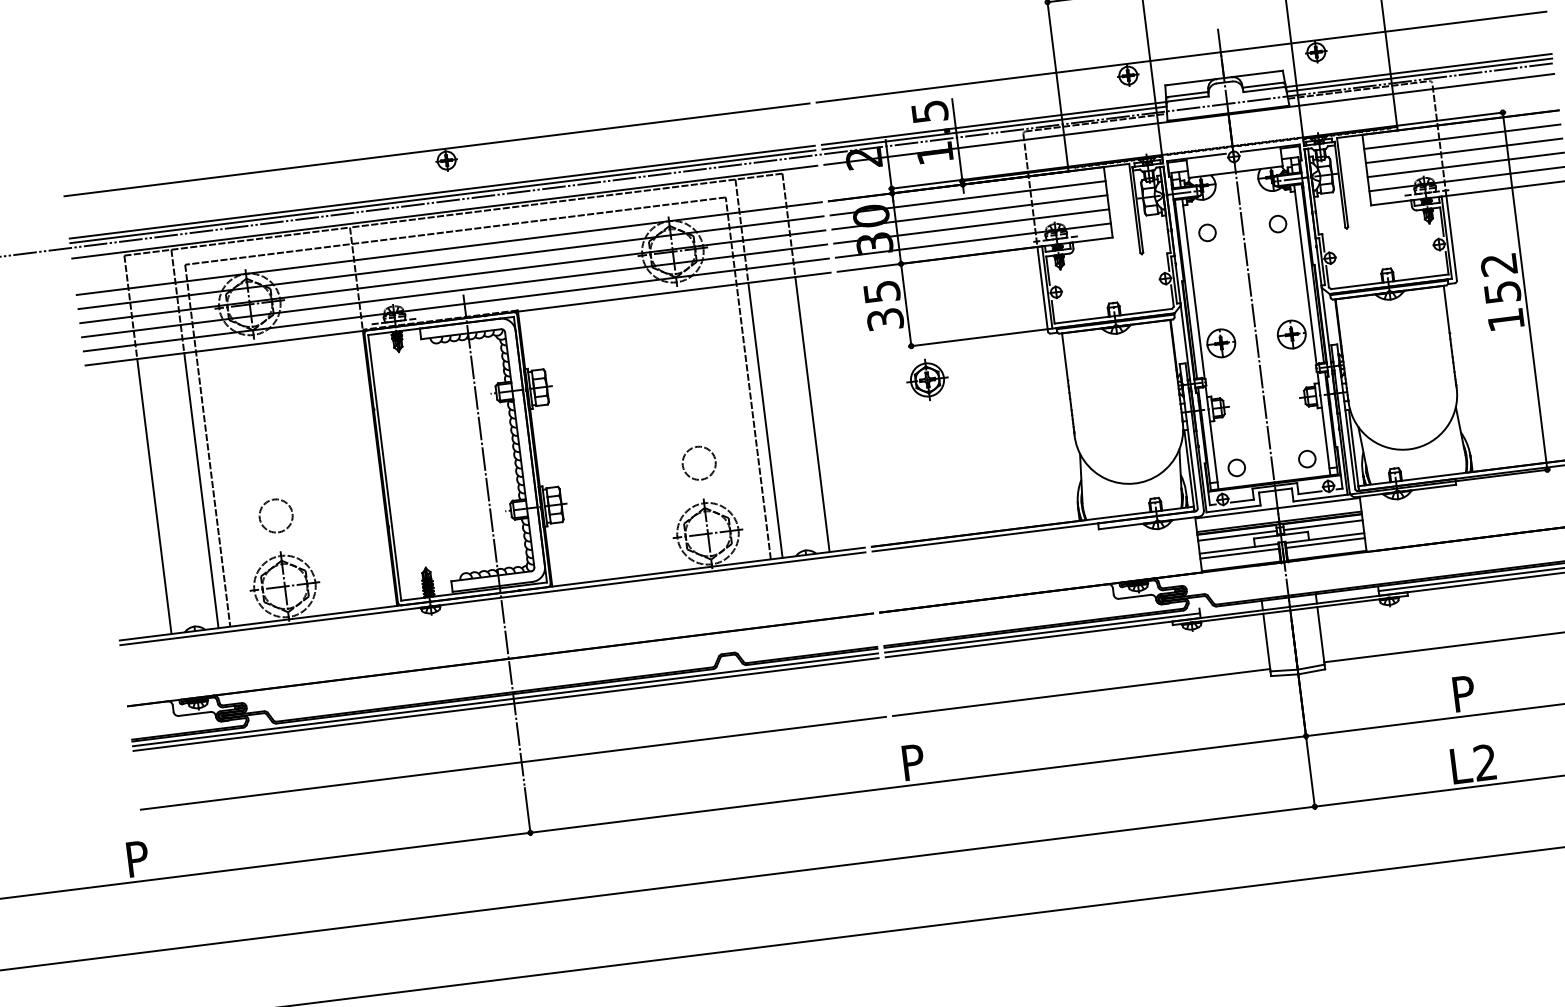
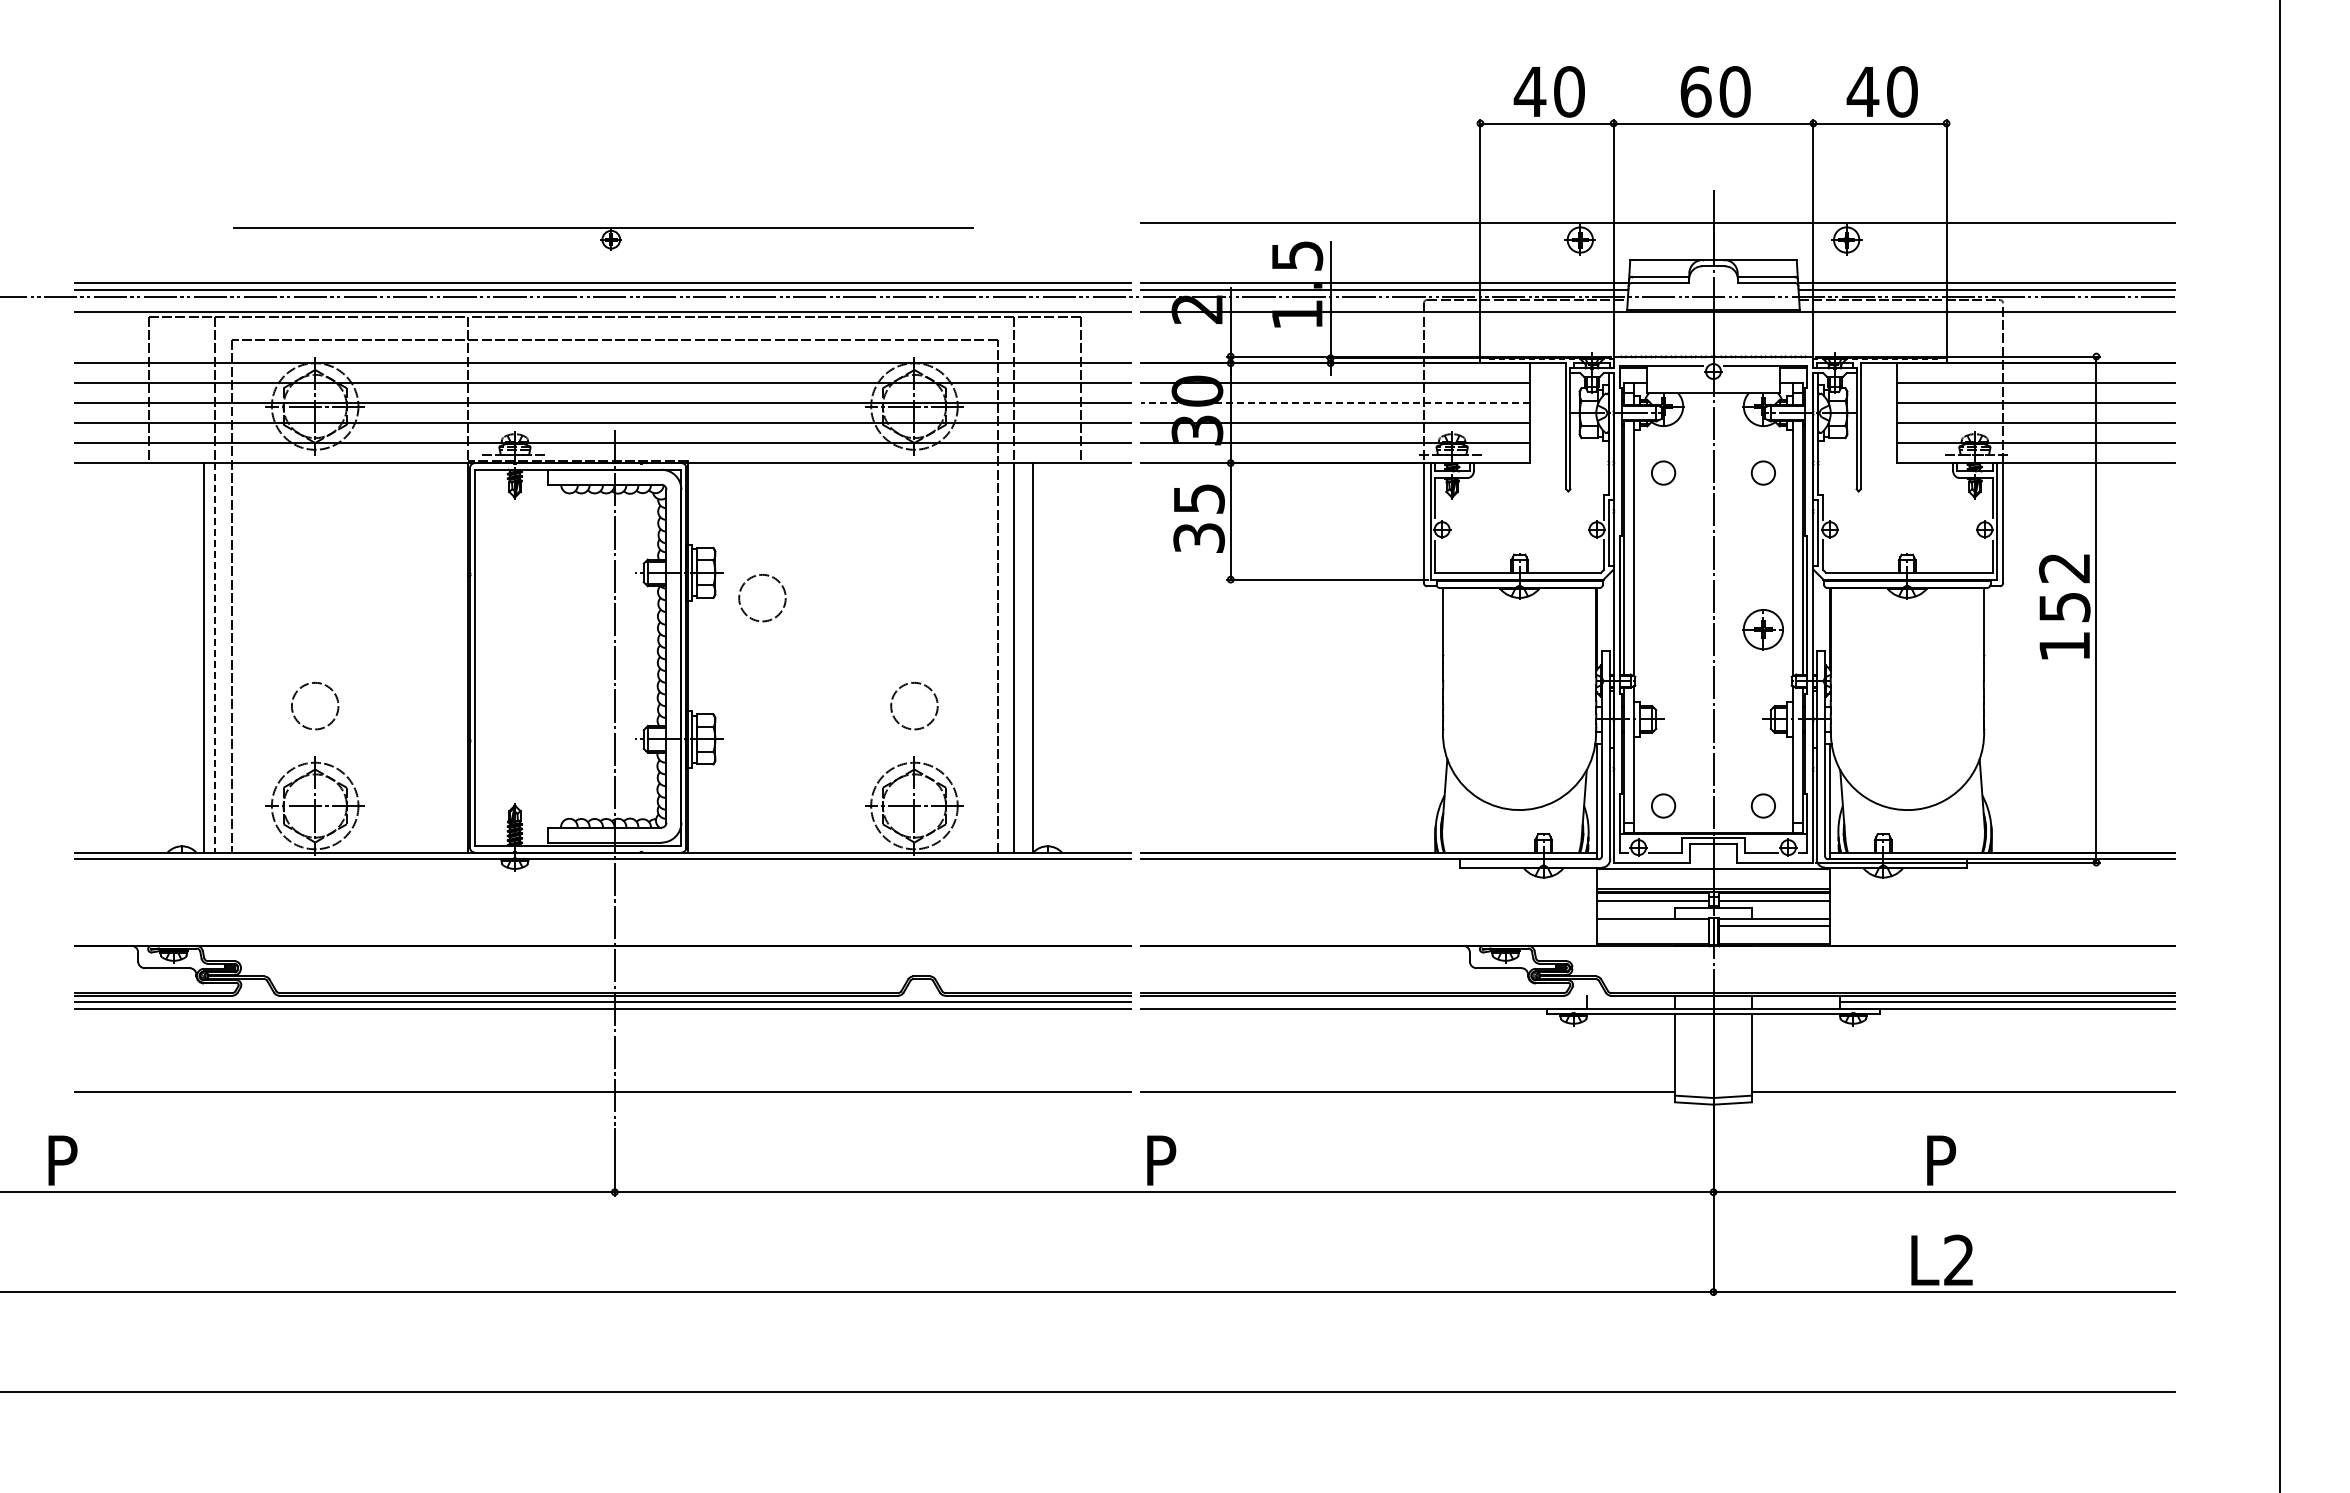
part: (437, 160) -> (602, 238), size x0.7
line: (969, 212) -> (1335, 403), solid -> dashed
part: (1221, 343) -> (1663, 629), removed
part: (926, 379) -> (1246, 629), removed
circle: (582, 400) -> (762, 598), added
line: (812, 414) -> (1032, 657), moved
line: (201, 490) -> (215, 657), solid -> dashed
line: (154, 496) -> (203, 657), moved
line: (1239, 553) -> (1652, 926), removed
line: (1042, 633) -> (1363, 1002), removed

